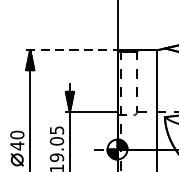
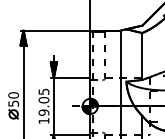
line: (72, 50) -> (55, 30), dashed -> solid
text: (17, 145) -> (13, 103), 40 -> 50

